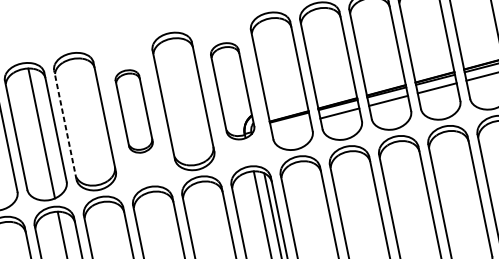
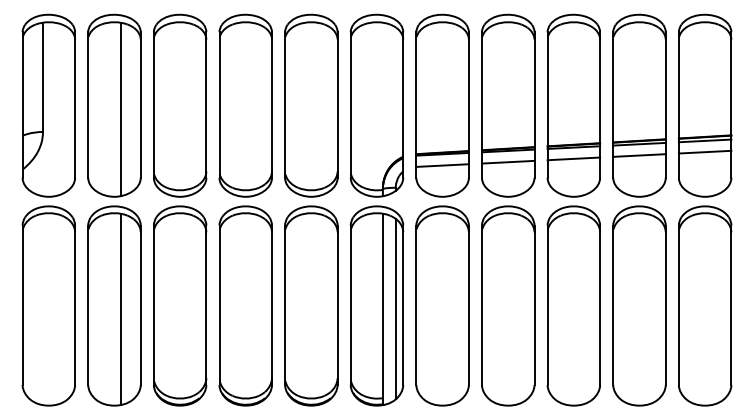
part: (232, 91) -> (376, 105), size x1.43
part: (134, 111) -> (245, 105), size x1.67
line: (65, 125) -> (153, 105), dashed -> solid
line: (291, 126) -> (442, 165), added

